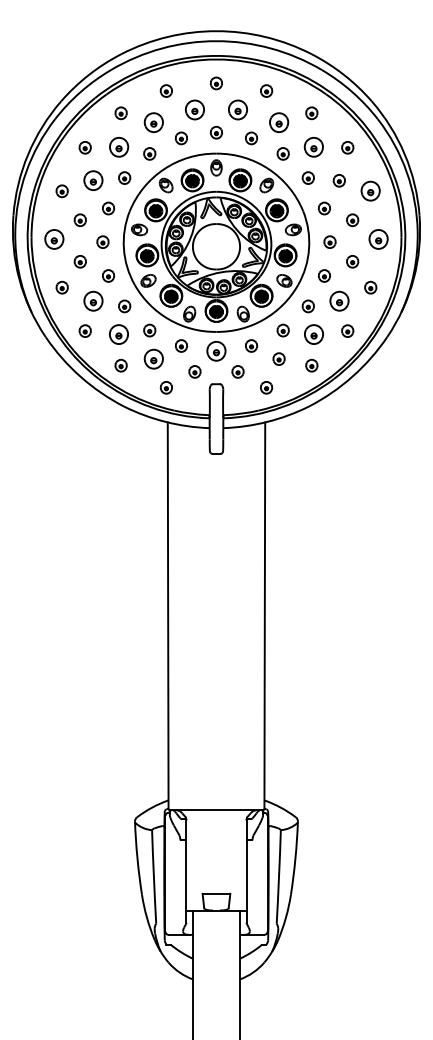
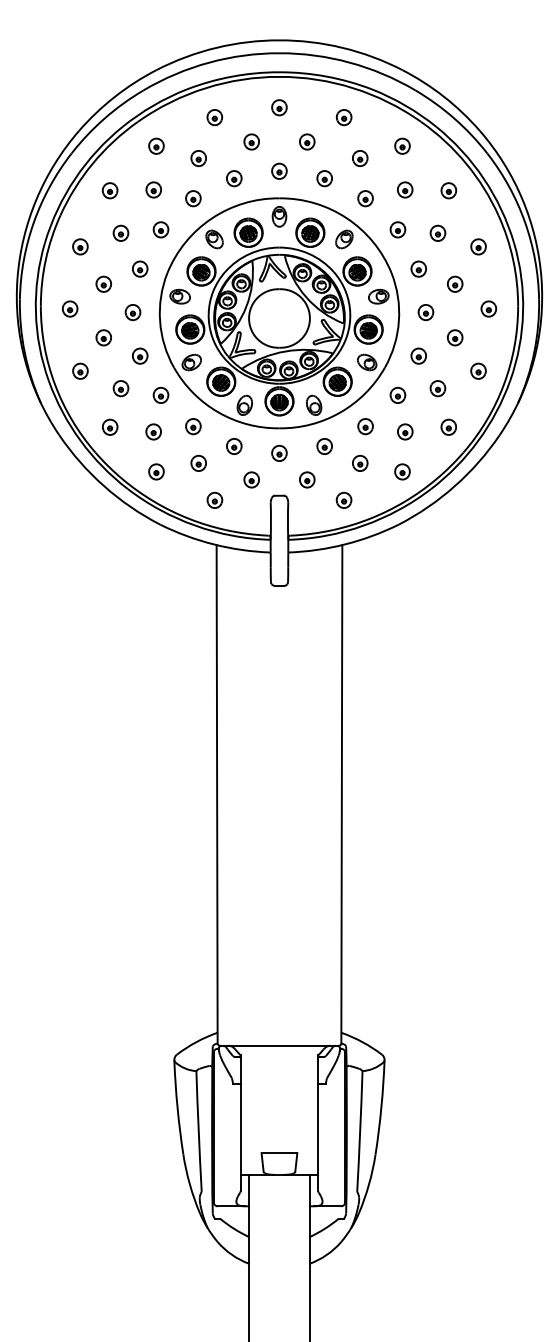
part: (194, 109) -> (251, 141), size x0.62
part: (237, 109) -> (306, 141), size x0.62
part: (153, 122) -> (198, 158), size x0.62
part: (278, 122) -> (359, 158), size x0.62
part: (118, 146) -> (153, 189), size x0.62
part: (313, 146) -> (404, 189), size x0.62
part: (93, 180) -> (120, 232), size x0.62
part: (370, 191) -> (478, 247), size x0.62
part: (53, 239) -> (69, 309), size x0.62
part: (378, 239) -> (488, 309), size x0.62
part: (93, 300) -> (120, 387), size x0.62
part: (338, 300) -> (436, 387), size x0.62
part: (118, 334) -> (153, 431), size x0.62
part: (313, 334) -> (404, 431), size x0.62
part: (216, 351) -> (279, 453), size x0.62
part: (153, 358) -> (198, 462), size x0.62

